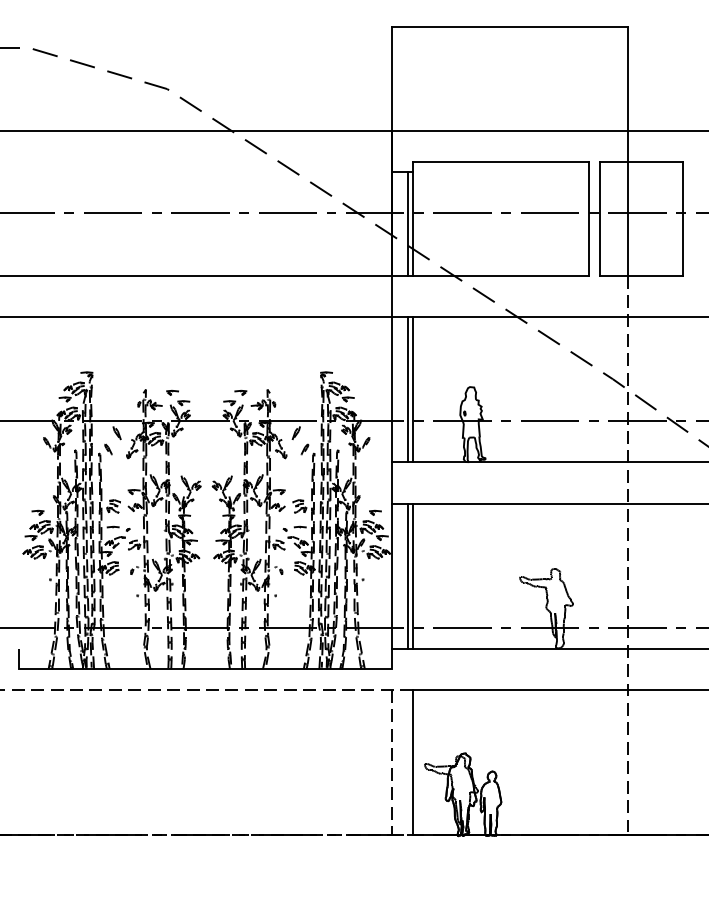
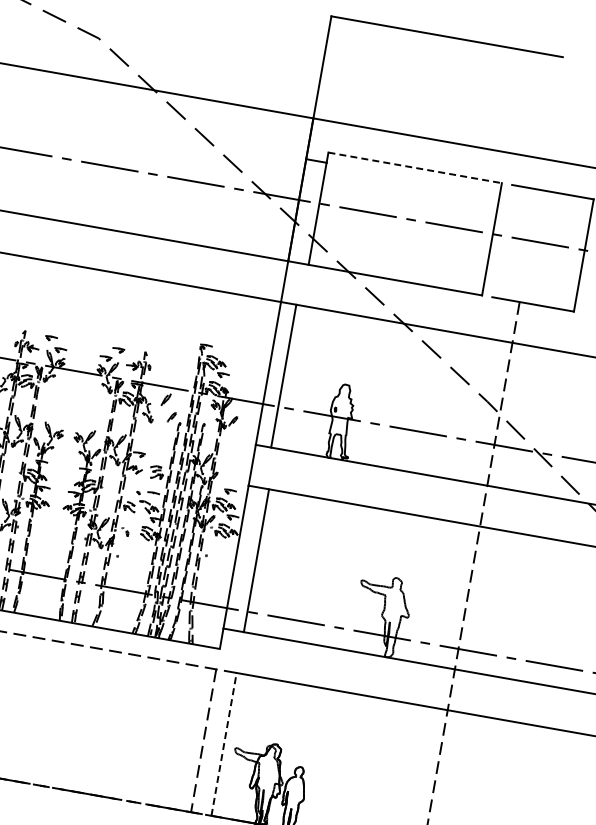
line: (627, 150) -> (541, 178), removed
line: (501, 161) -> (415, 167), solid -> dashed
line: (599, 218) -> (502, 240), removed
line: (408, 223) -> (313, 212), removed
line: (413, 389) -> (289, 377), removed
line: (408, 575) -> (251, 559), removed
line: (413, 762) -> (224, 744), solid -> dashed

